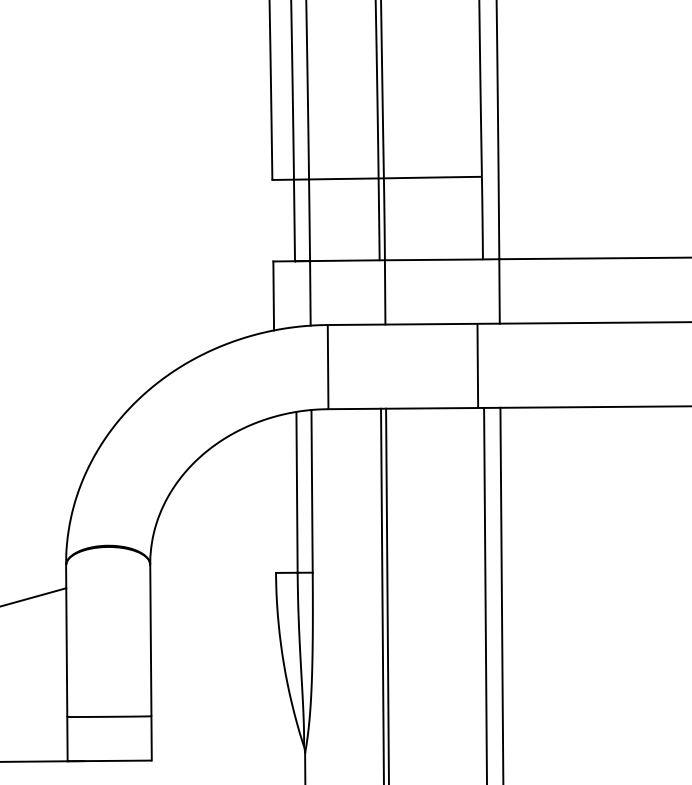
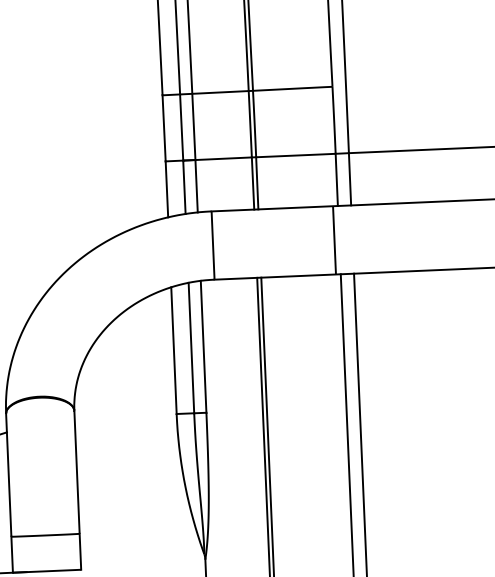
line: (272, 220) -> (163, 128), added
line: (482, 291) -> (336, 179), added
line: (379, 292) -> (252, 183), added
line: (295, 294) -> (184, 187), added
line: (275, 494) -> (174, 350), added

